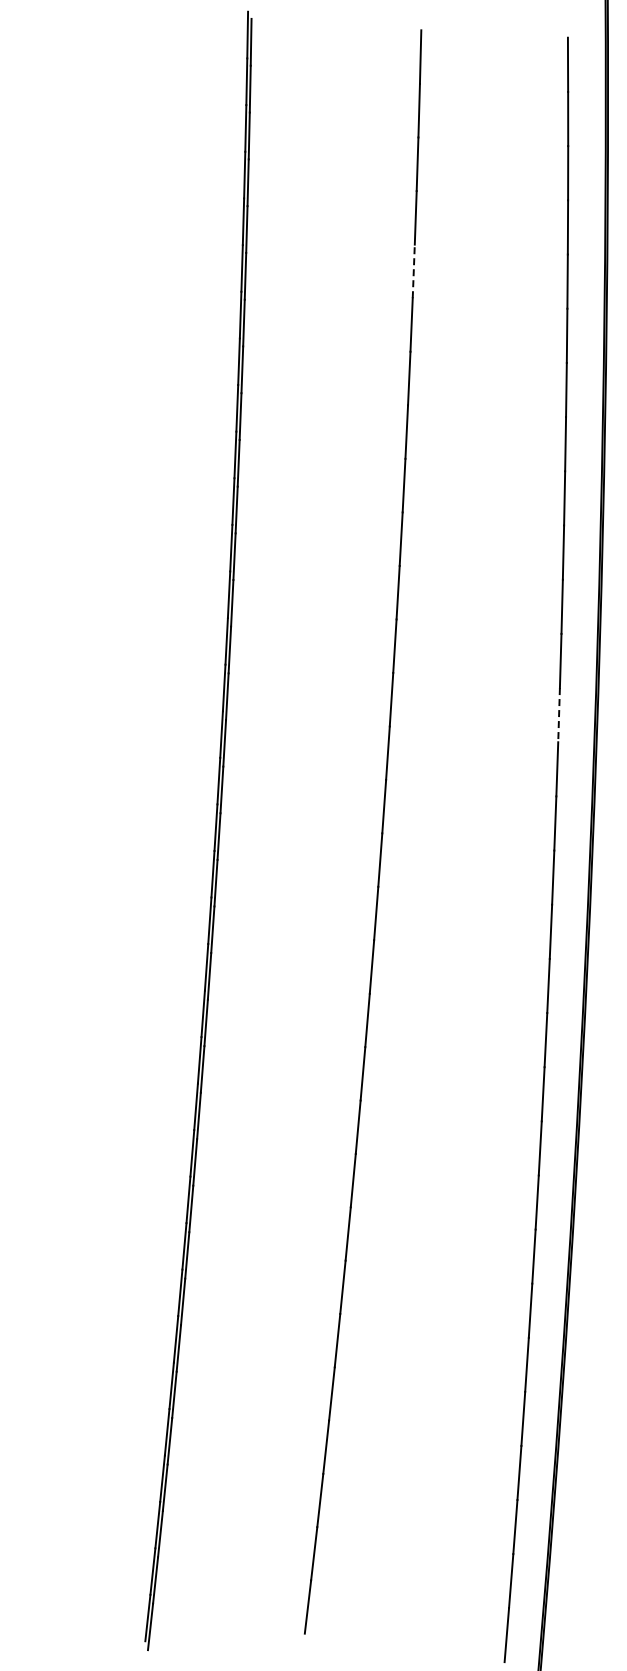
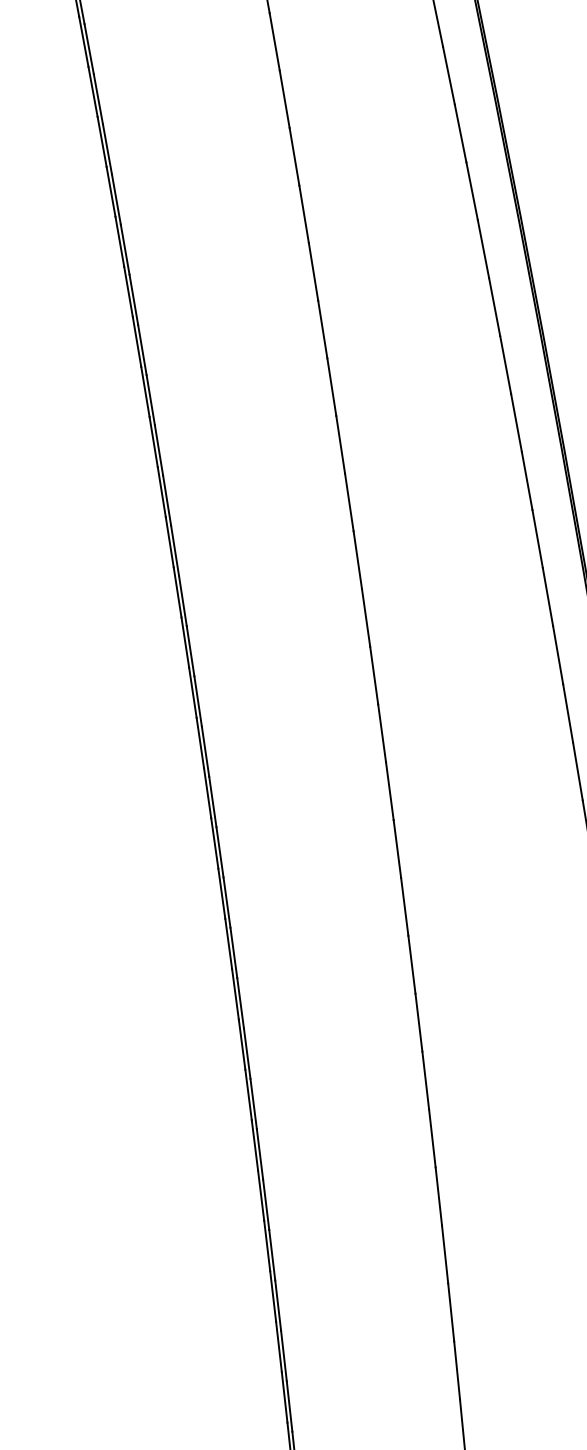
line: (413, 271) -> (294, 156), dashed -> solid
line: (559, 715) -> (548, 597), dashed -> solid

